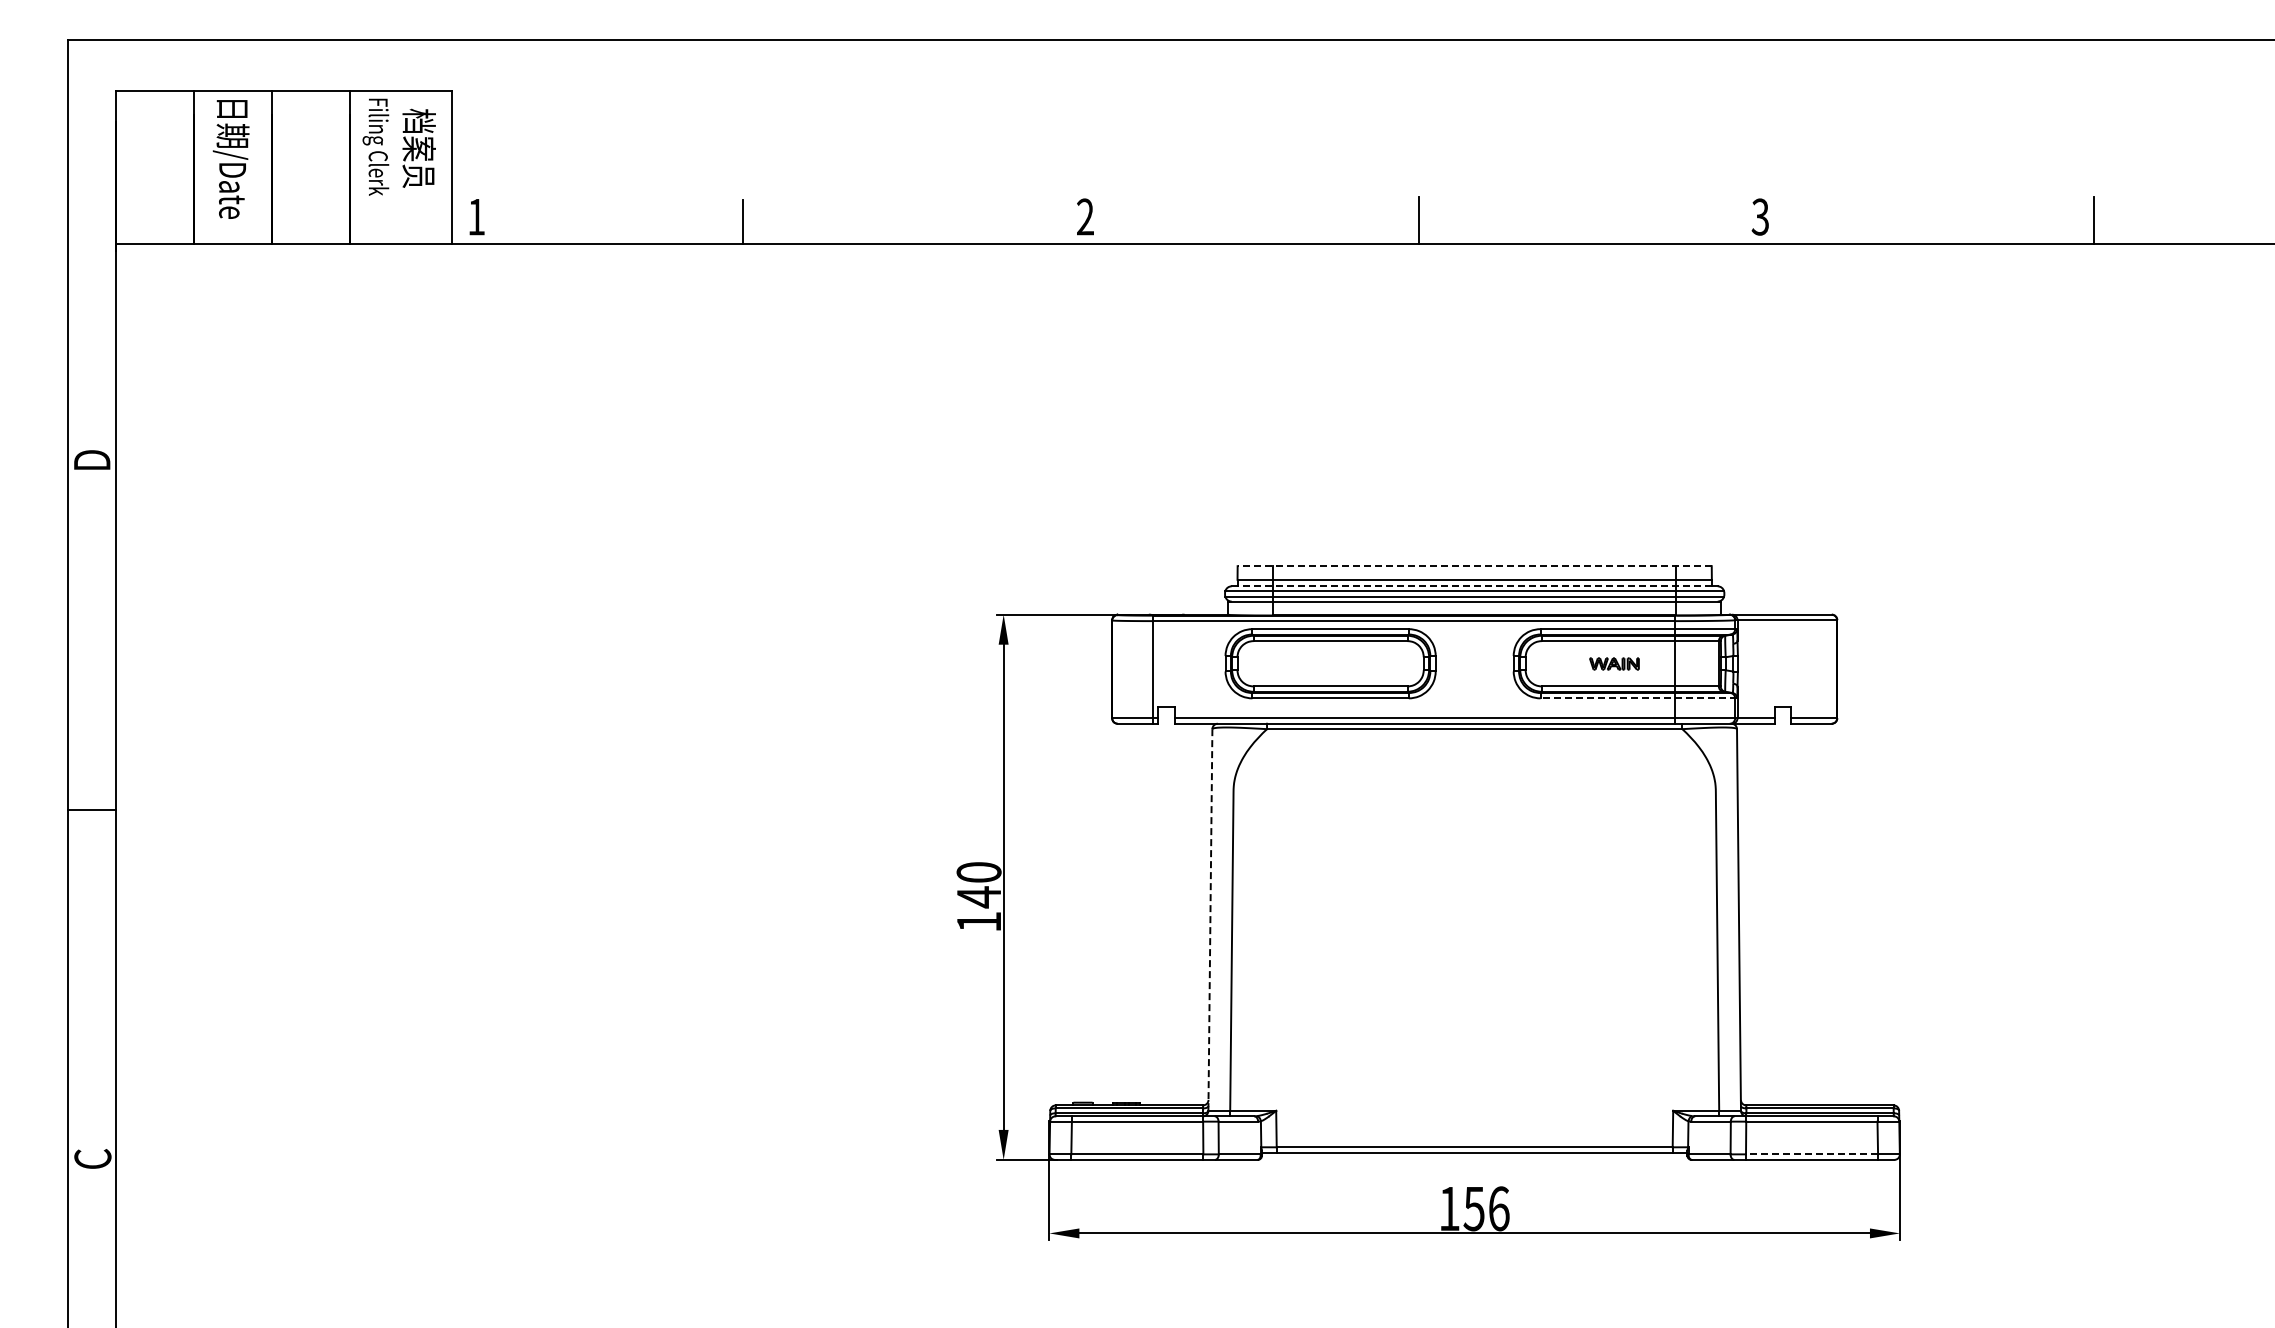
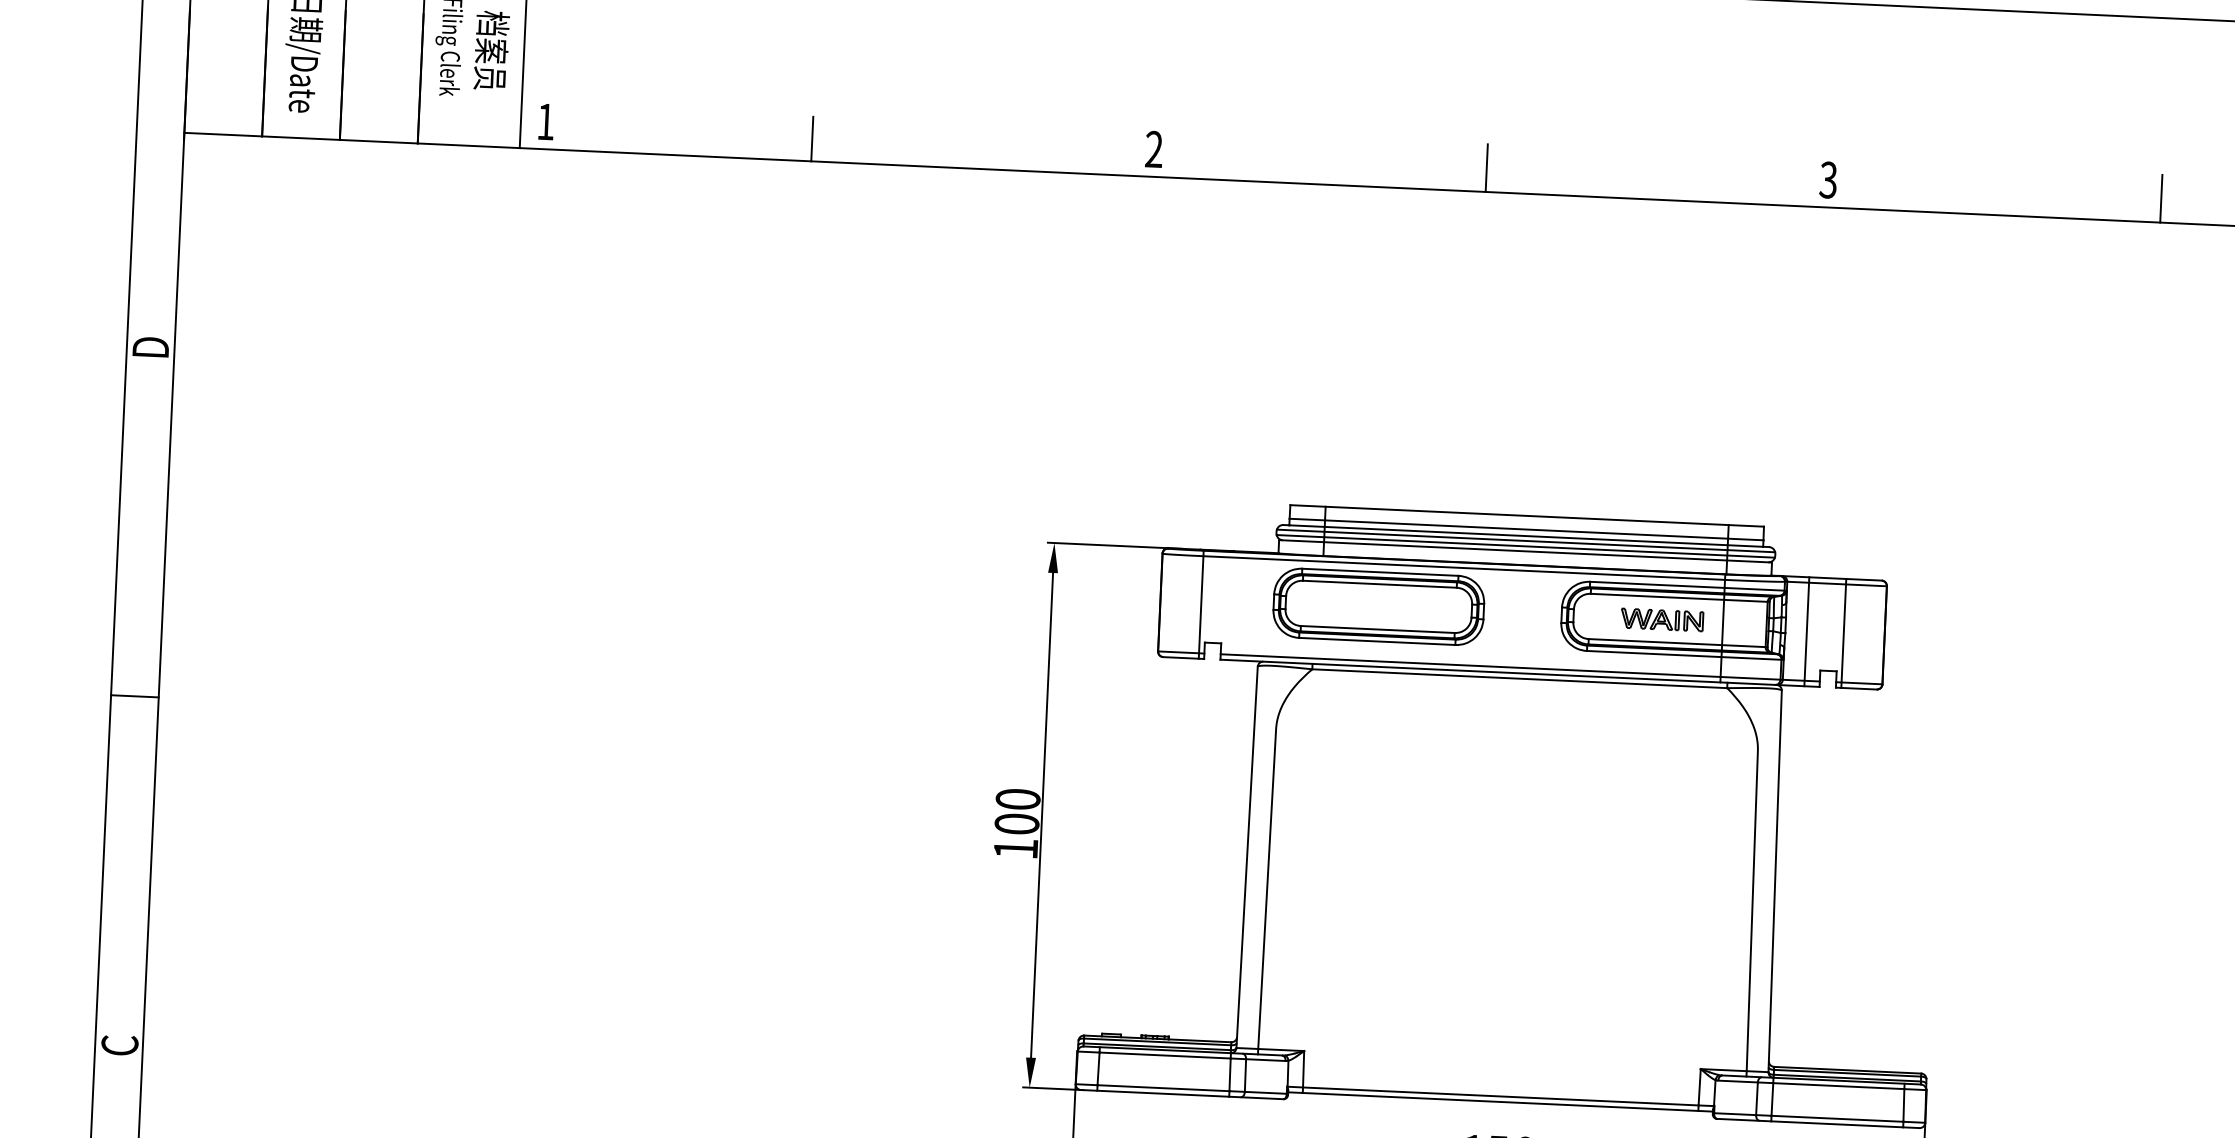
line: (1474, 566) -> (1526, 516), dashed -> solid
line: (1474, 586) -> (1526, 536), dashed -> solid
part: (1614, 663) -> (1662, 619), size x1.67
line: (1759, 668) -> (1807, 631), added
line: (1796, 668) -> (1844, 632), added
line: (1638, 698) -> (1684, 655), dashed -> solid
text: (978, 897) -> (1016, 824), 140 -> 100
line: (1210, 920) -> (1247, 857), dashed -> solid
line: (1811, 1154) -> (1836, 1118), dashed -> solid

